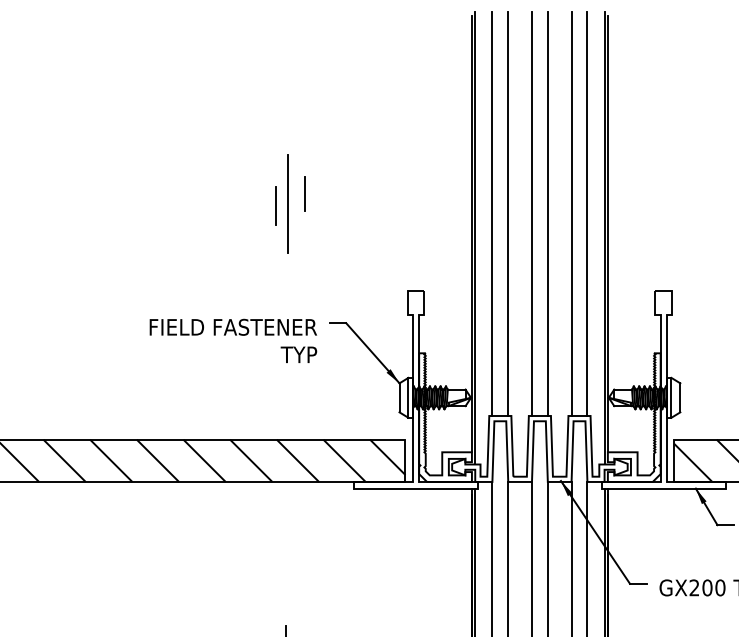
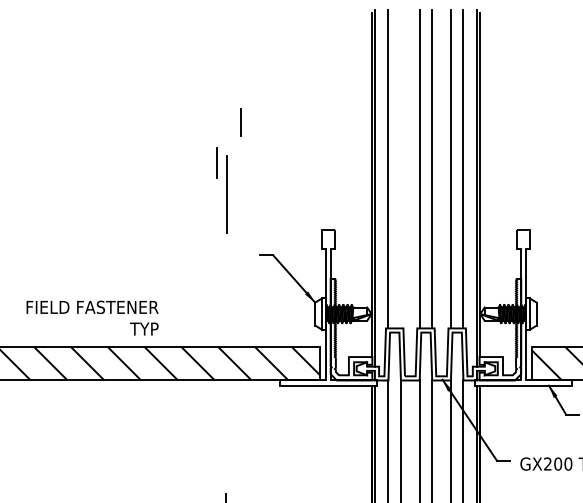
line: (304, 193) -> (240, 122), moved
line: (287, 203) -> (226, 193), moved
line: (508, 214) -> (401, 169), removed
text: (233, 340) -> (92, 317), moved

